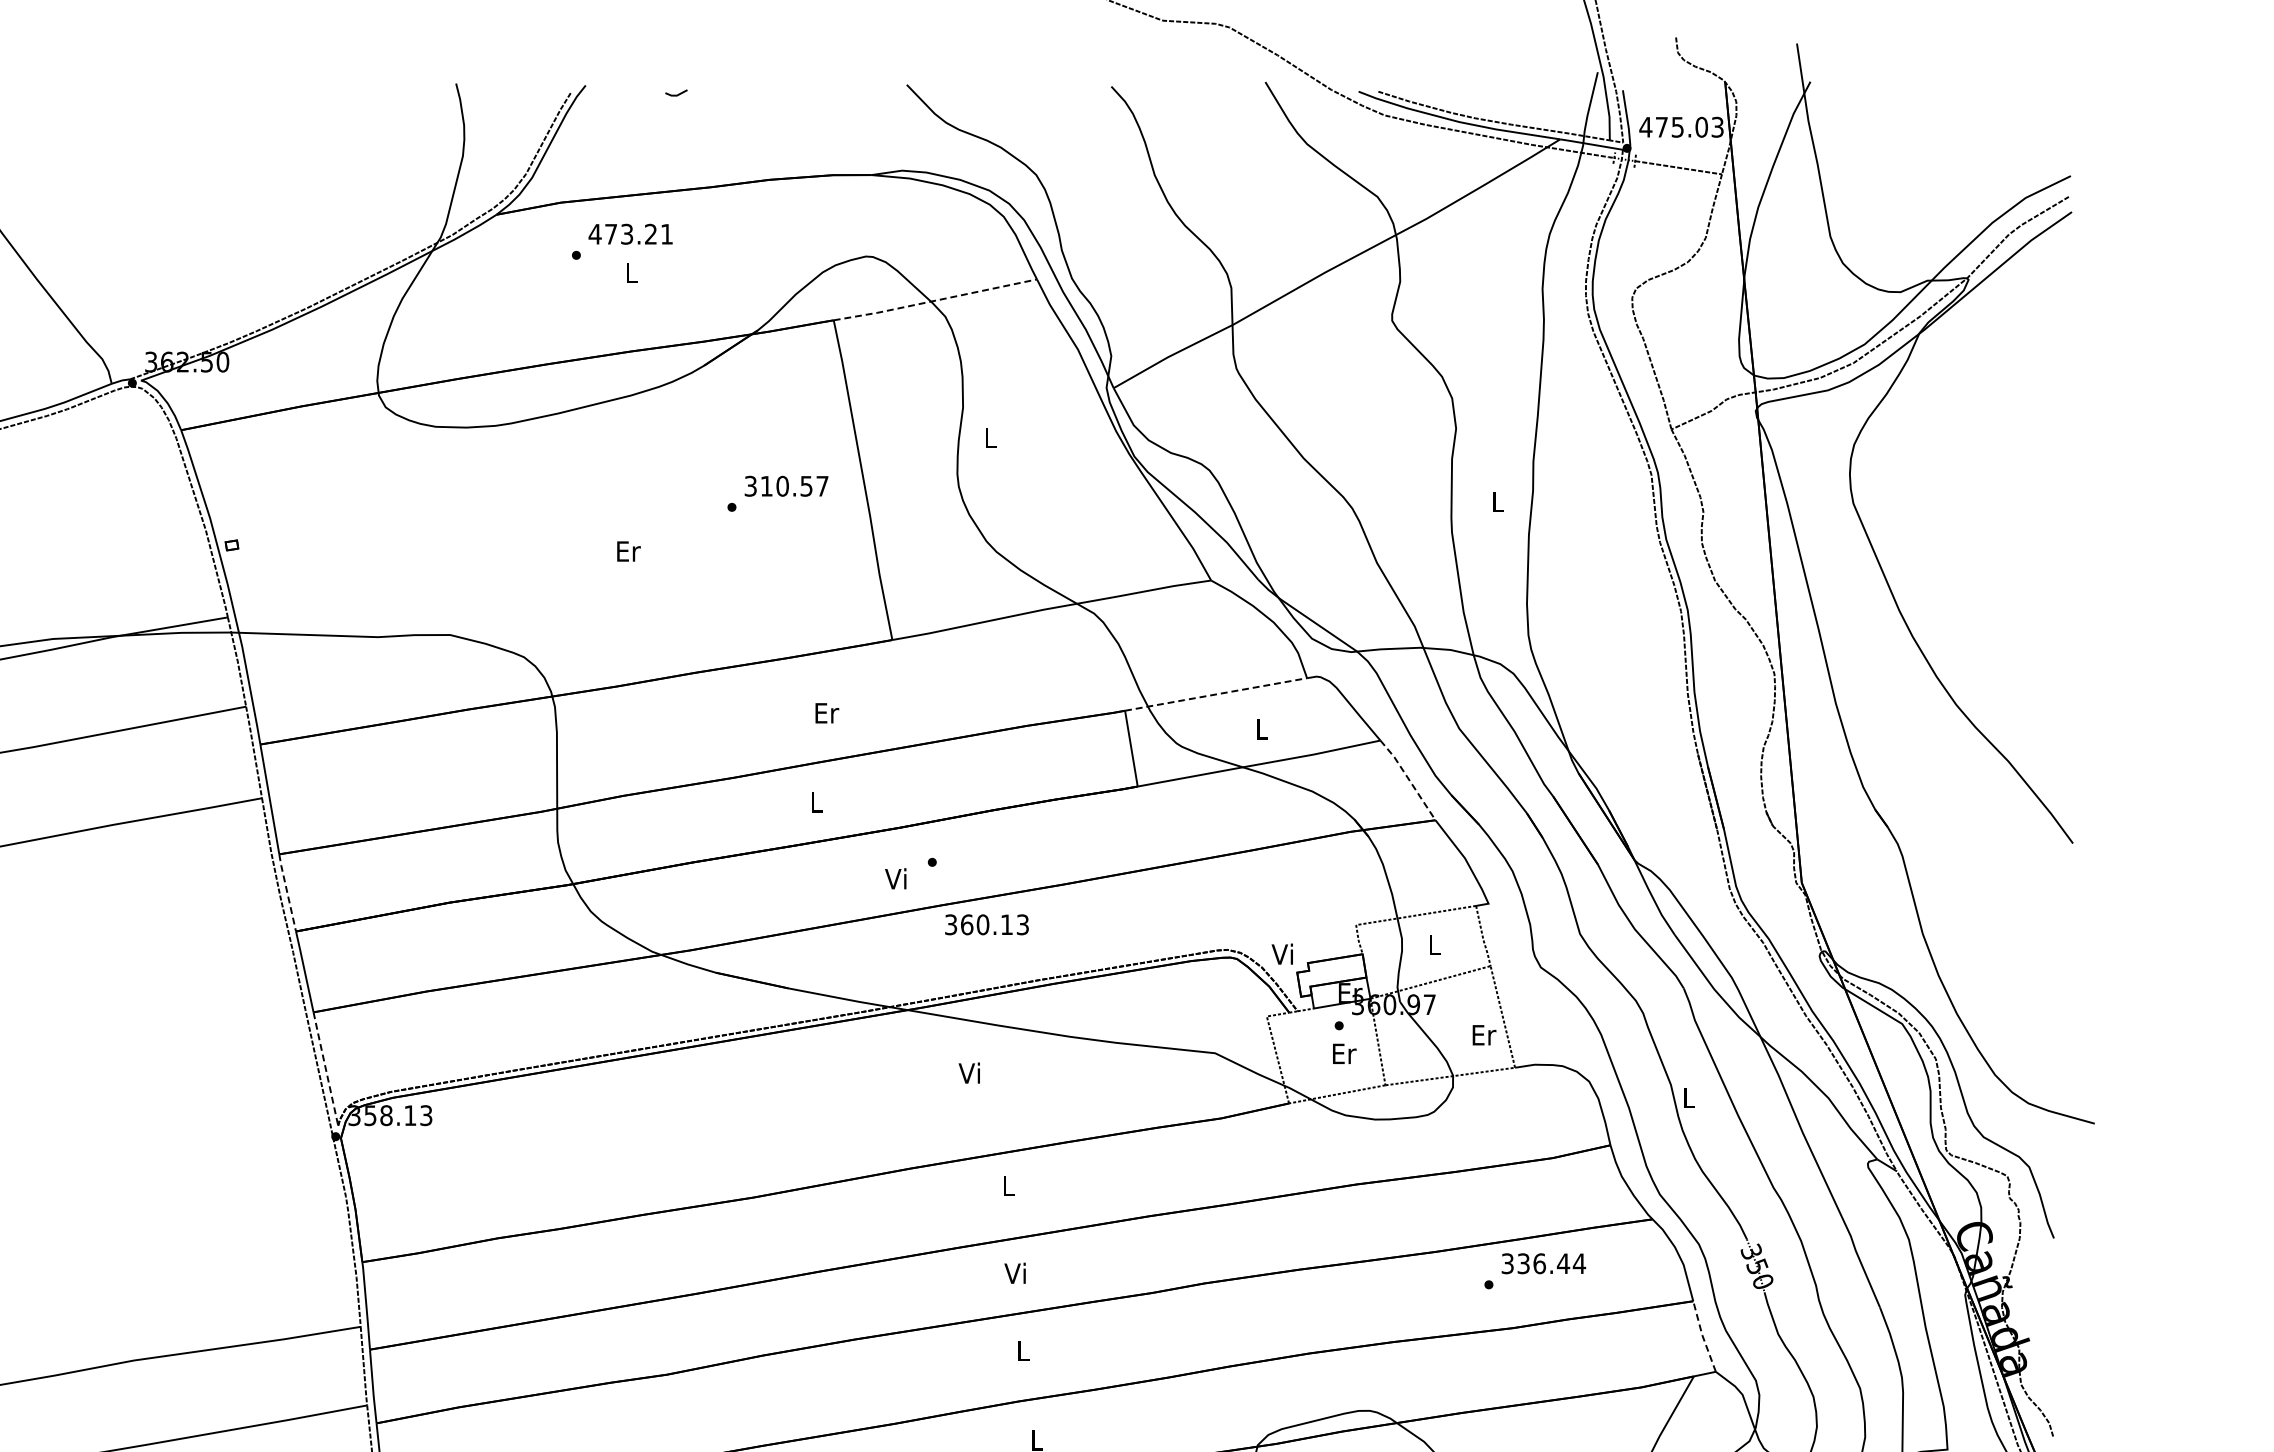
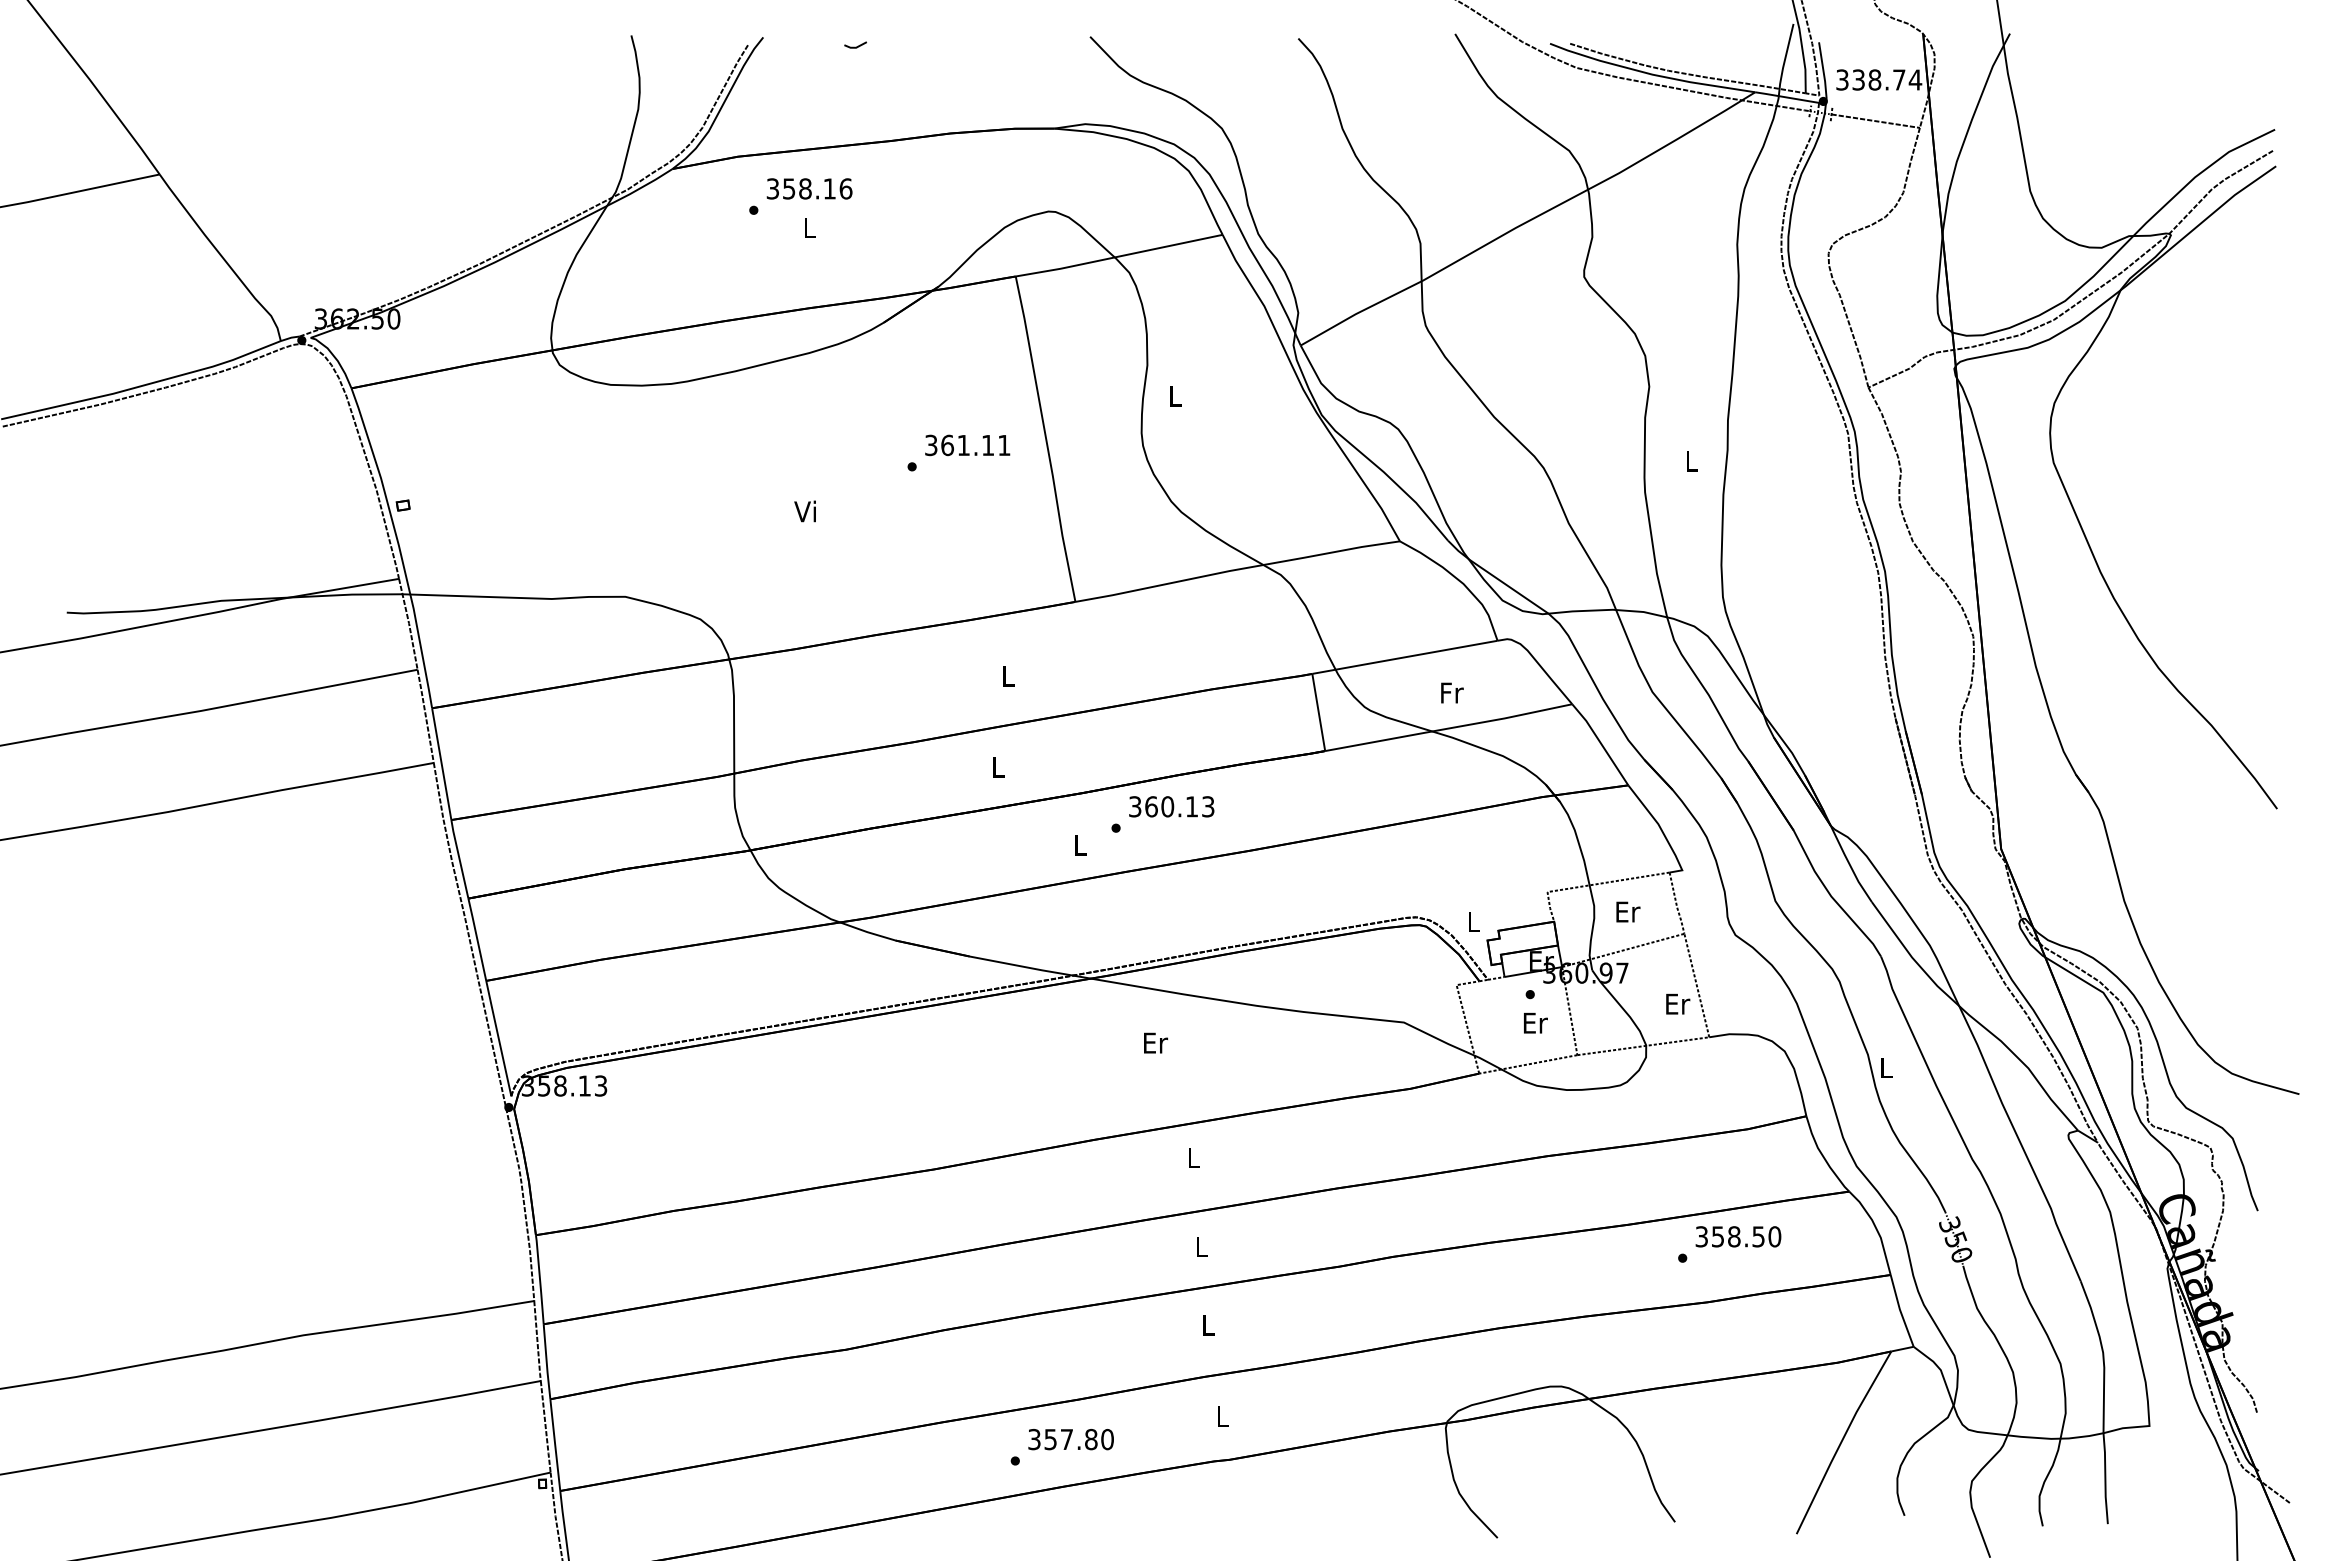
text: (1681, 126) -> (1878, 79), 475.03 -> 338.74
text: (631, 233) -> (809, 188), 473.21 -> 358.16
line: (935, 300) -> (1119, 256), dashed -> solid
text: (794, 486) -> (975, 445), 310.57 -> 361.11
text: (628, 551) -> (806, 511), Er -> Vi
line: (1215, 694) -> (1404, 657), dashed -> solid
text: (827, 713) -> (1009, 676), Er -> L
text: (1262, 729) -> (1452, 692), L -> Fr
line: (1408, 779) -> (1600, 743), dashed -> solid
text: (895, 878) -> (1078, 844), Vi -> L
line: (287, 892) -> (459, 858), dashed -> solid
text: (986, 924) -> (1171, 806), moved
text: (1435, 944) -> (1628, 911), L -> Er
text: (1282, 953) -> (1472, 921), Vi -> L
line: (325, 1068) -> (498, 1038), dashed -> solid
text: (971, 1072) -> (1155, 1042), Vi -> Er
text: (1551, 1263) -> (1746, 1236), 336.44 -> 358.50
text: (1015, 1273) -> (1200, 1246), Vi -> L
line: (1702, 1336) -> (1900, 1310), dashed -> solid

